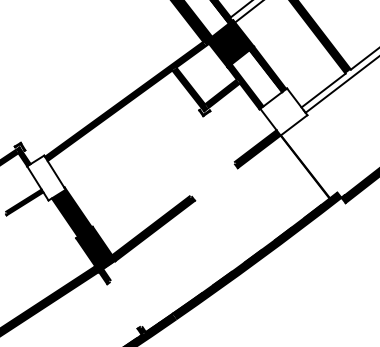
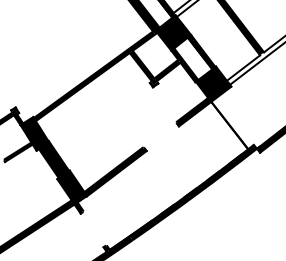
fill: (283, 111) -> (213, 83), added
fill: (45, 177) -> (34, 133), added

